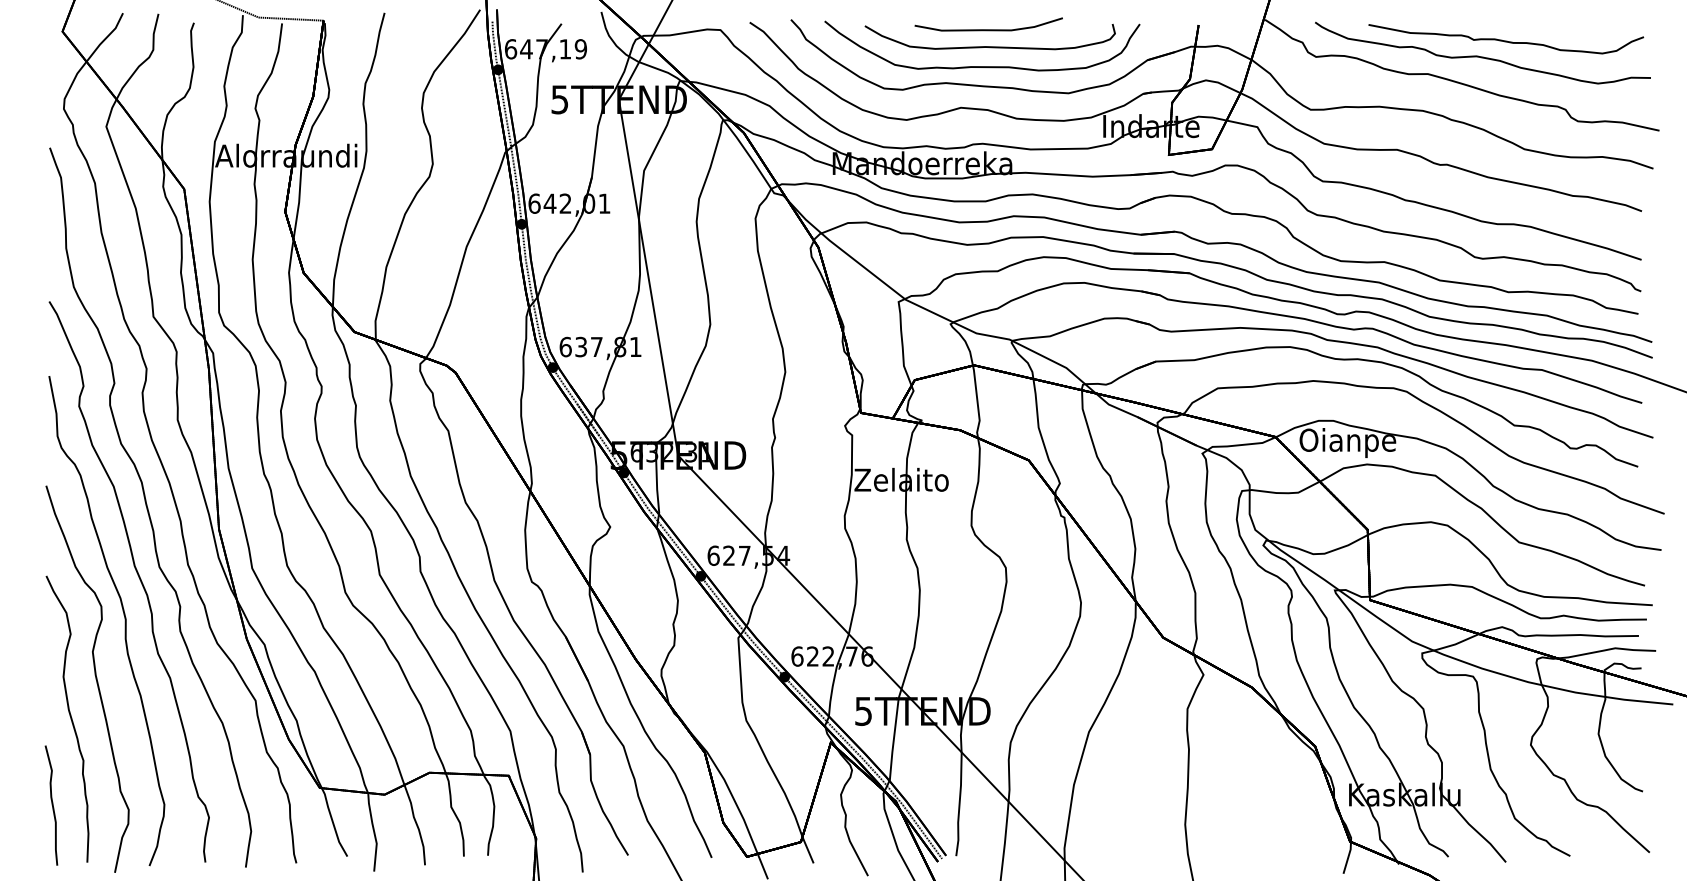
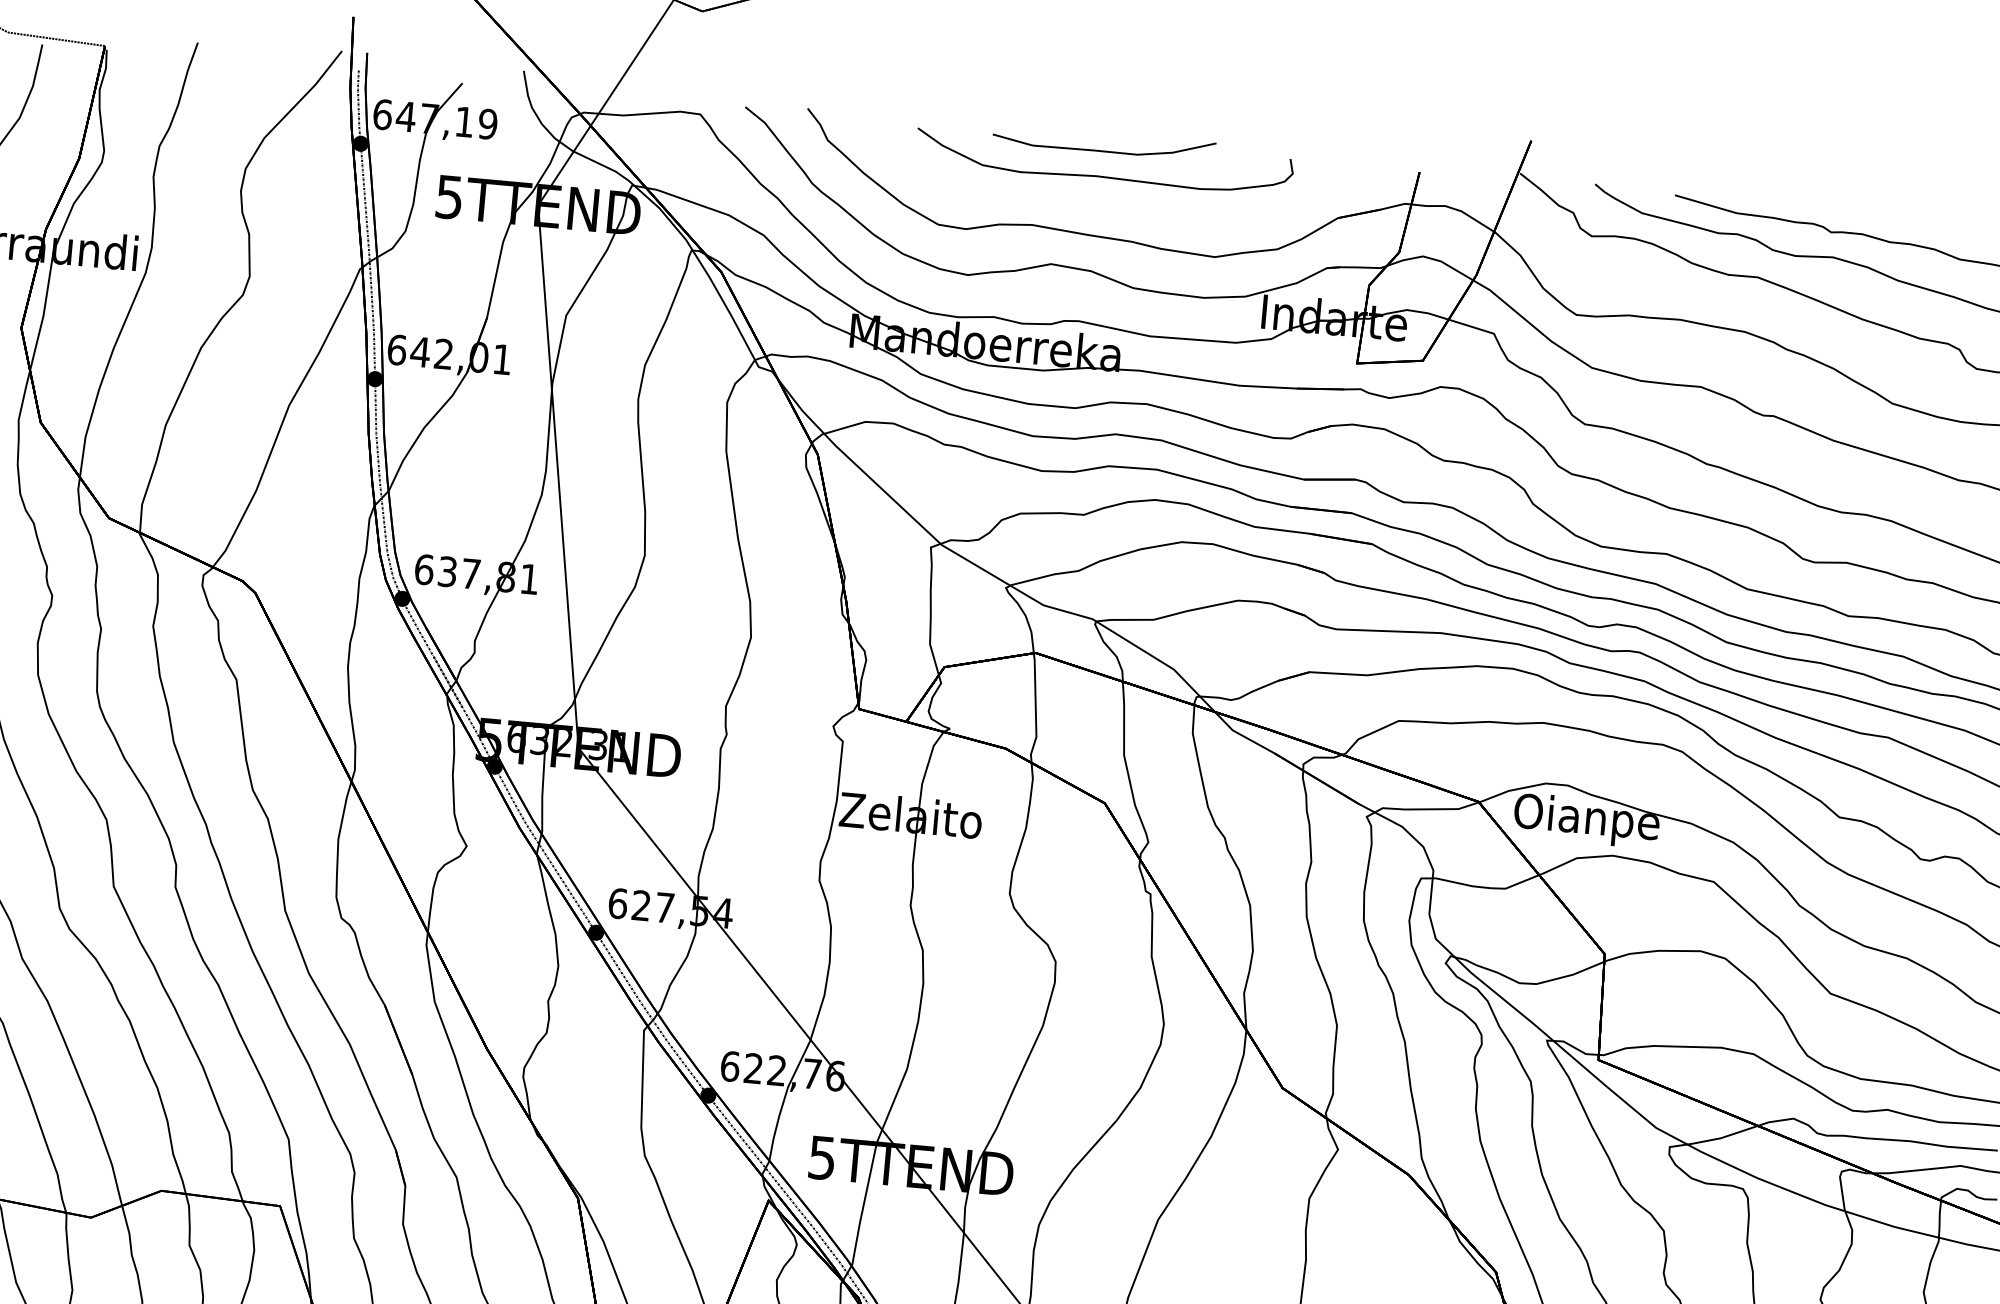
part: (982, 66) -> (1089, 205), removed

